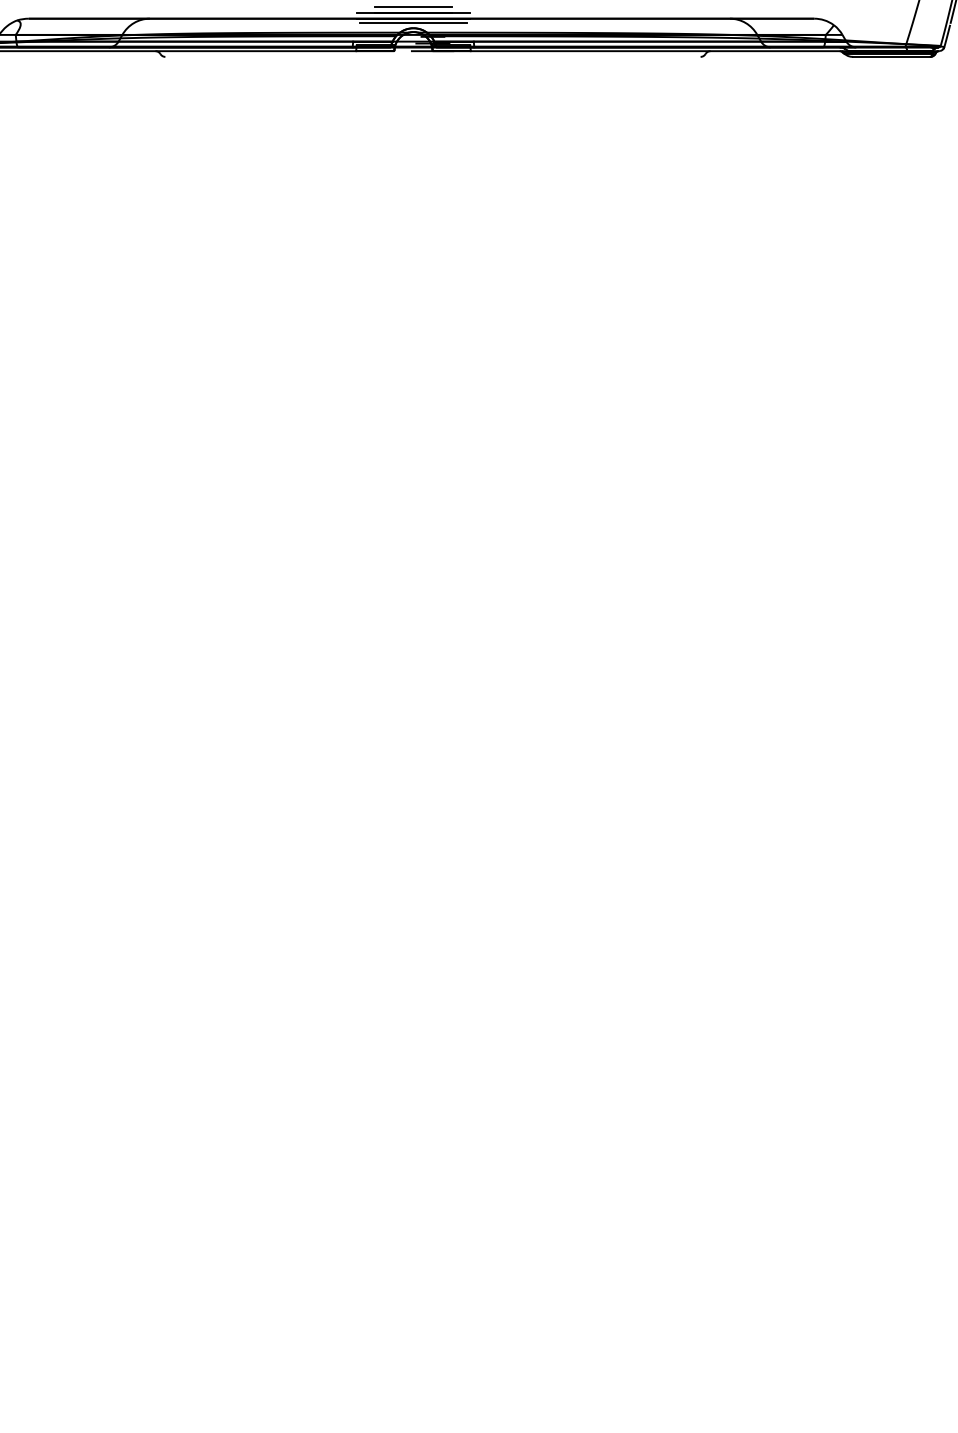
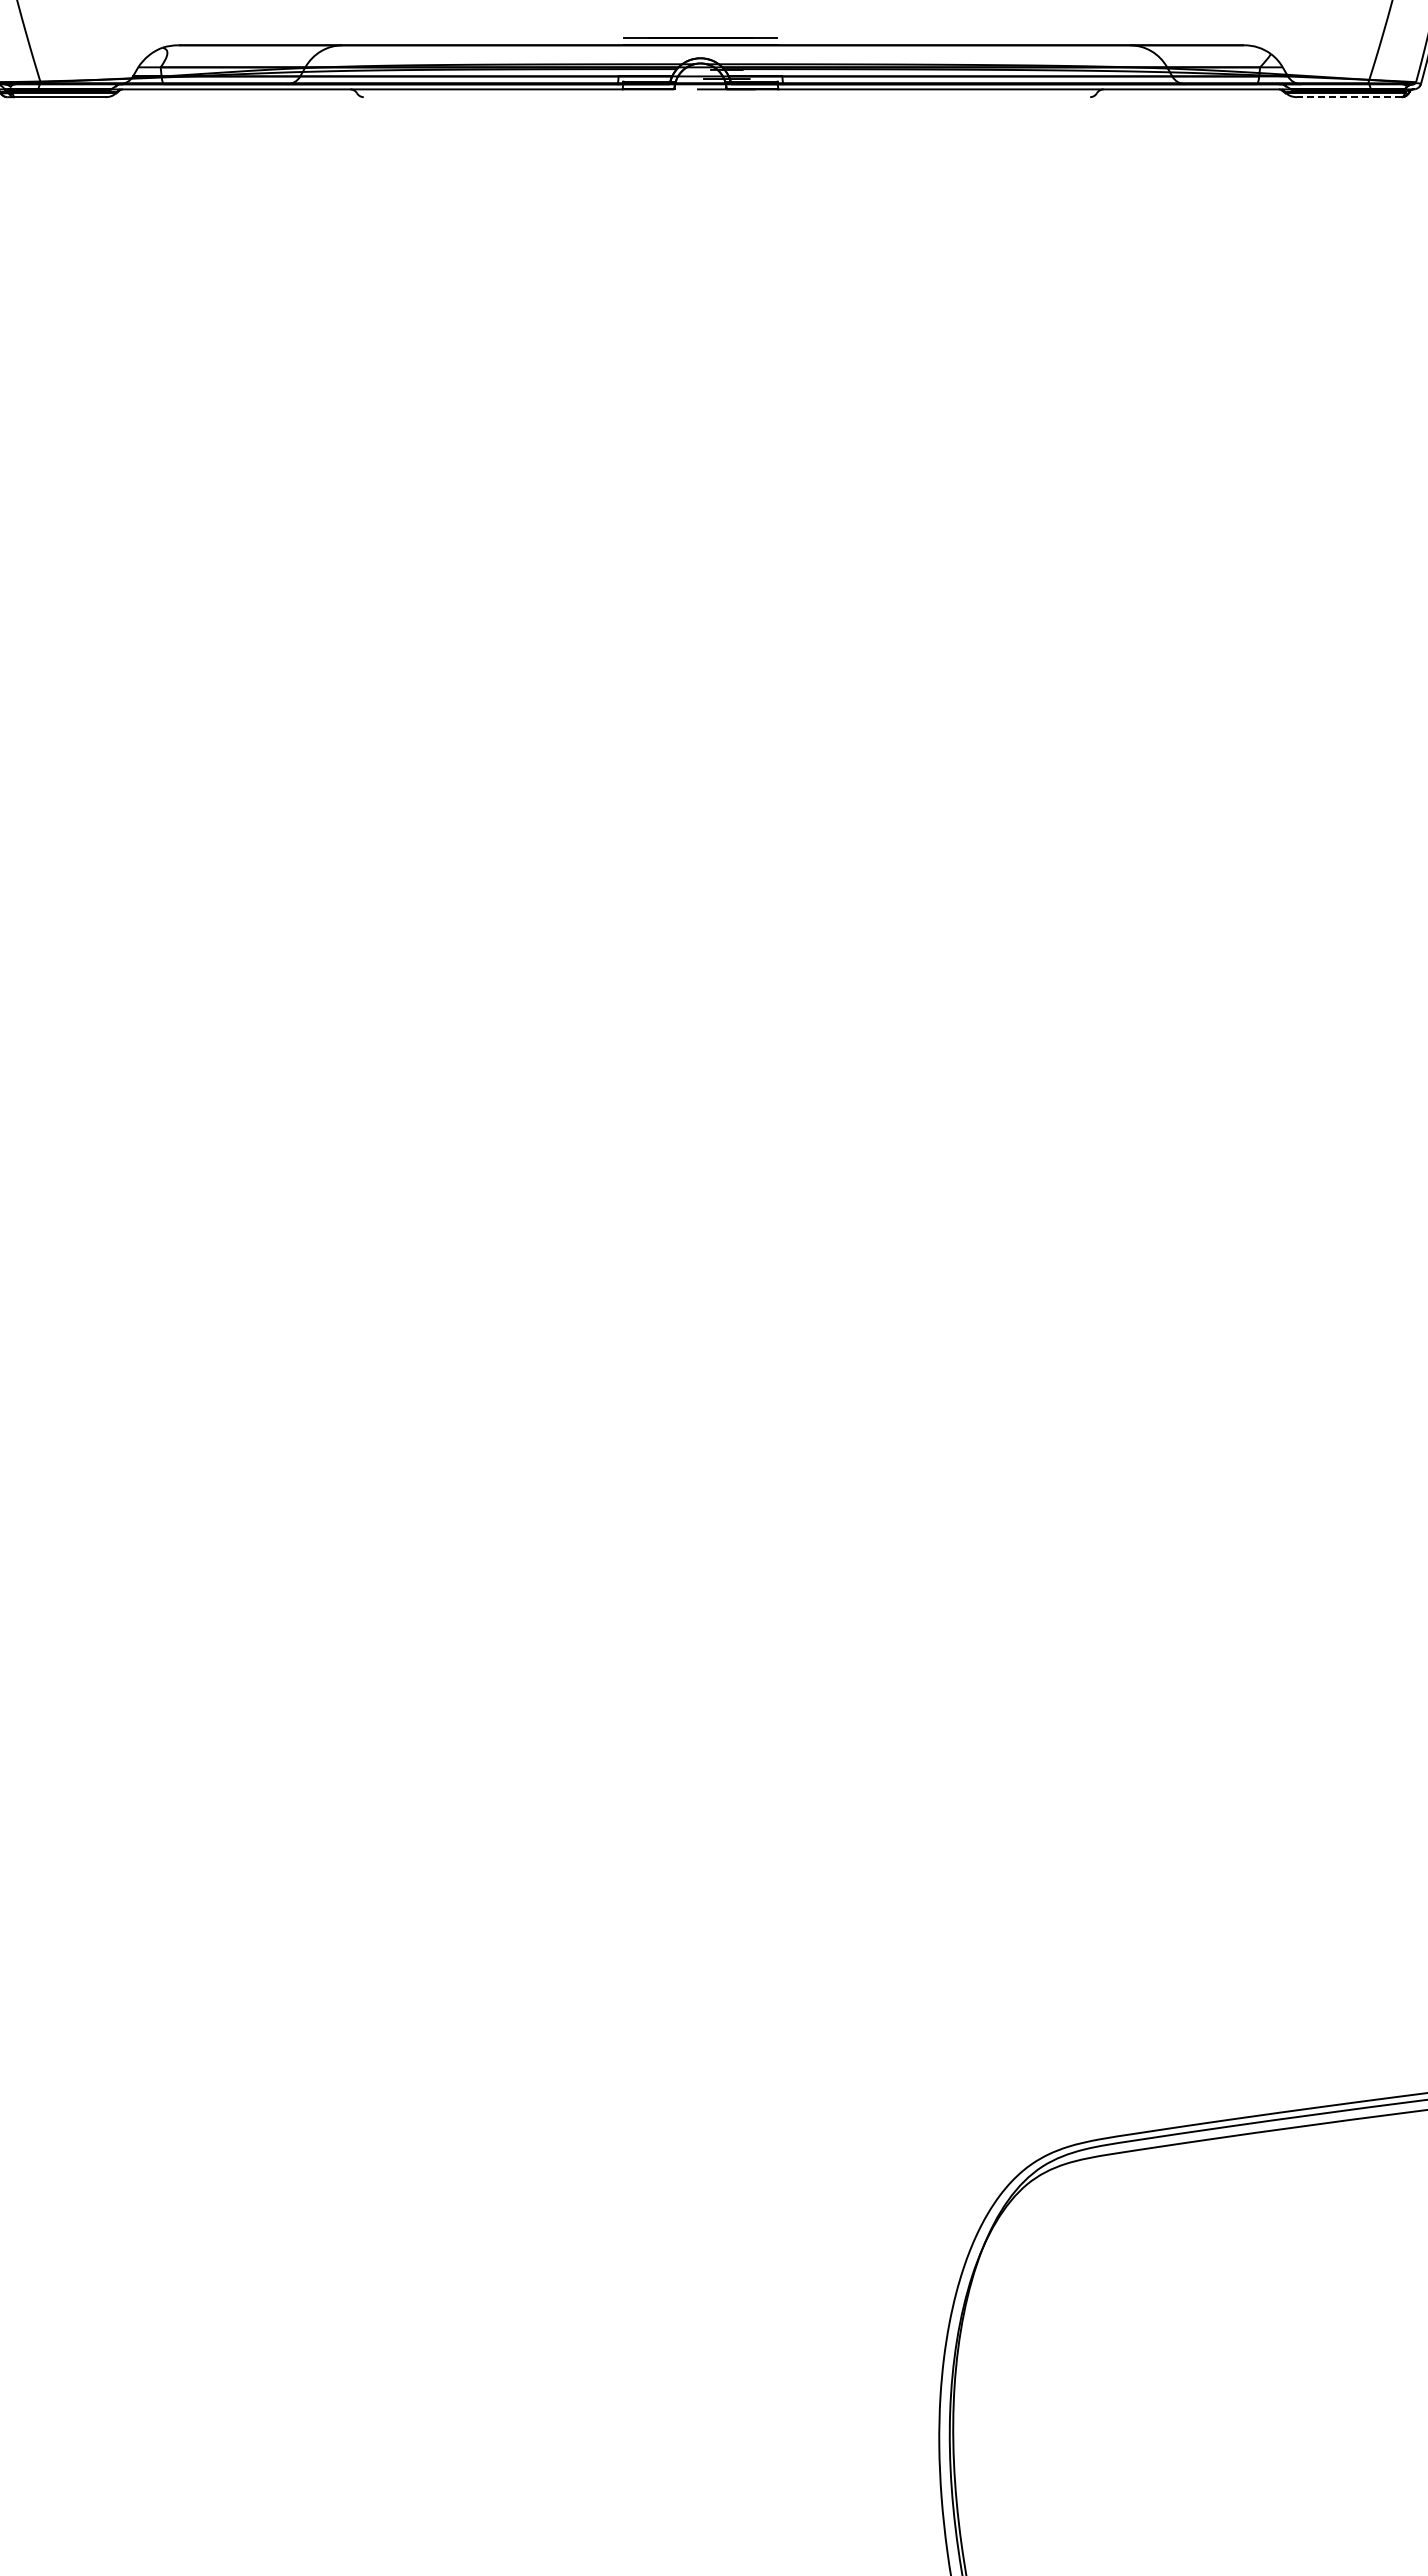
line: (413, 7) -> (700, 29), removed
line: (413, 22) -> (700, 50), removed
line: (891, 57) -> (1349, 97), solid -> dashed

